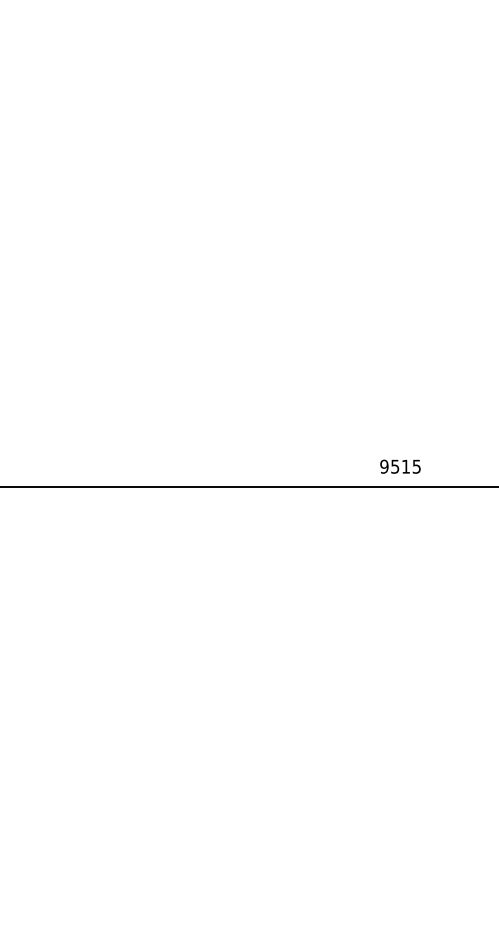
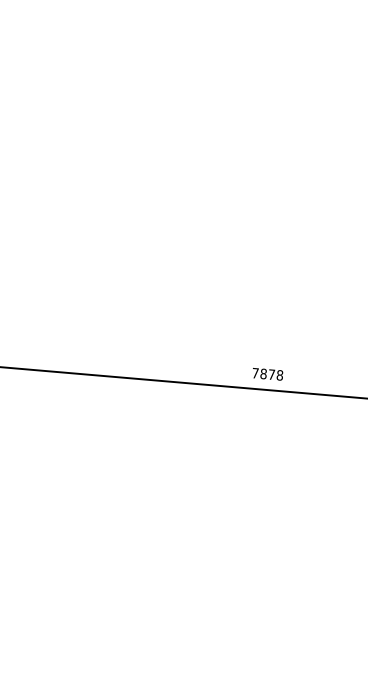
text: (400, 466) -> (267, 374), 9515 -> 7878

